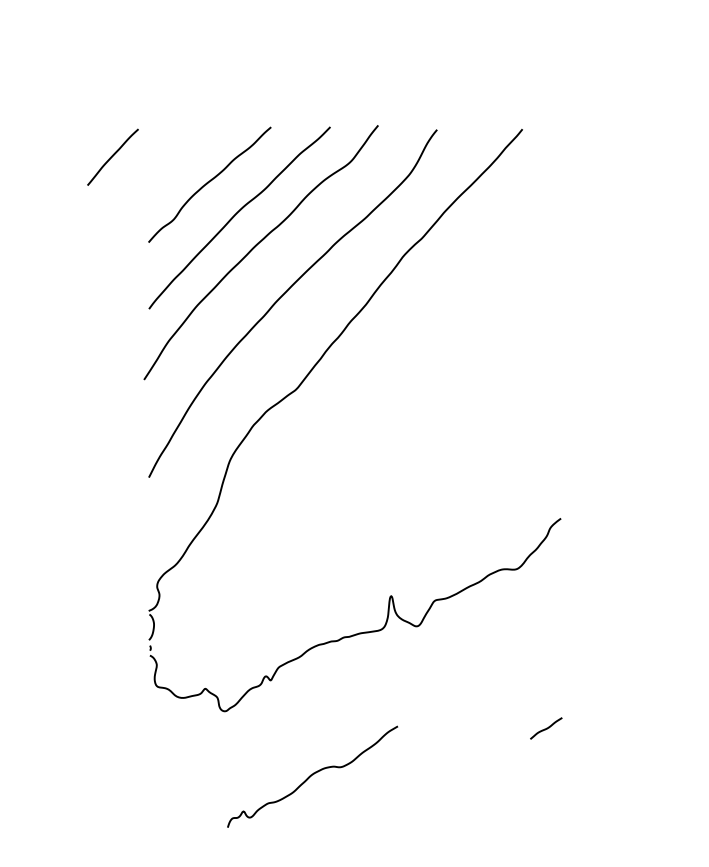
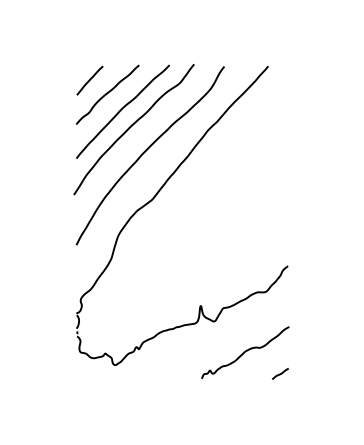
line: (111, 156) -> (89, 80), moved
curve: (312, 776) -> (245, 352), moved

